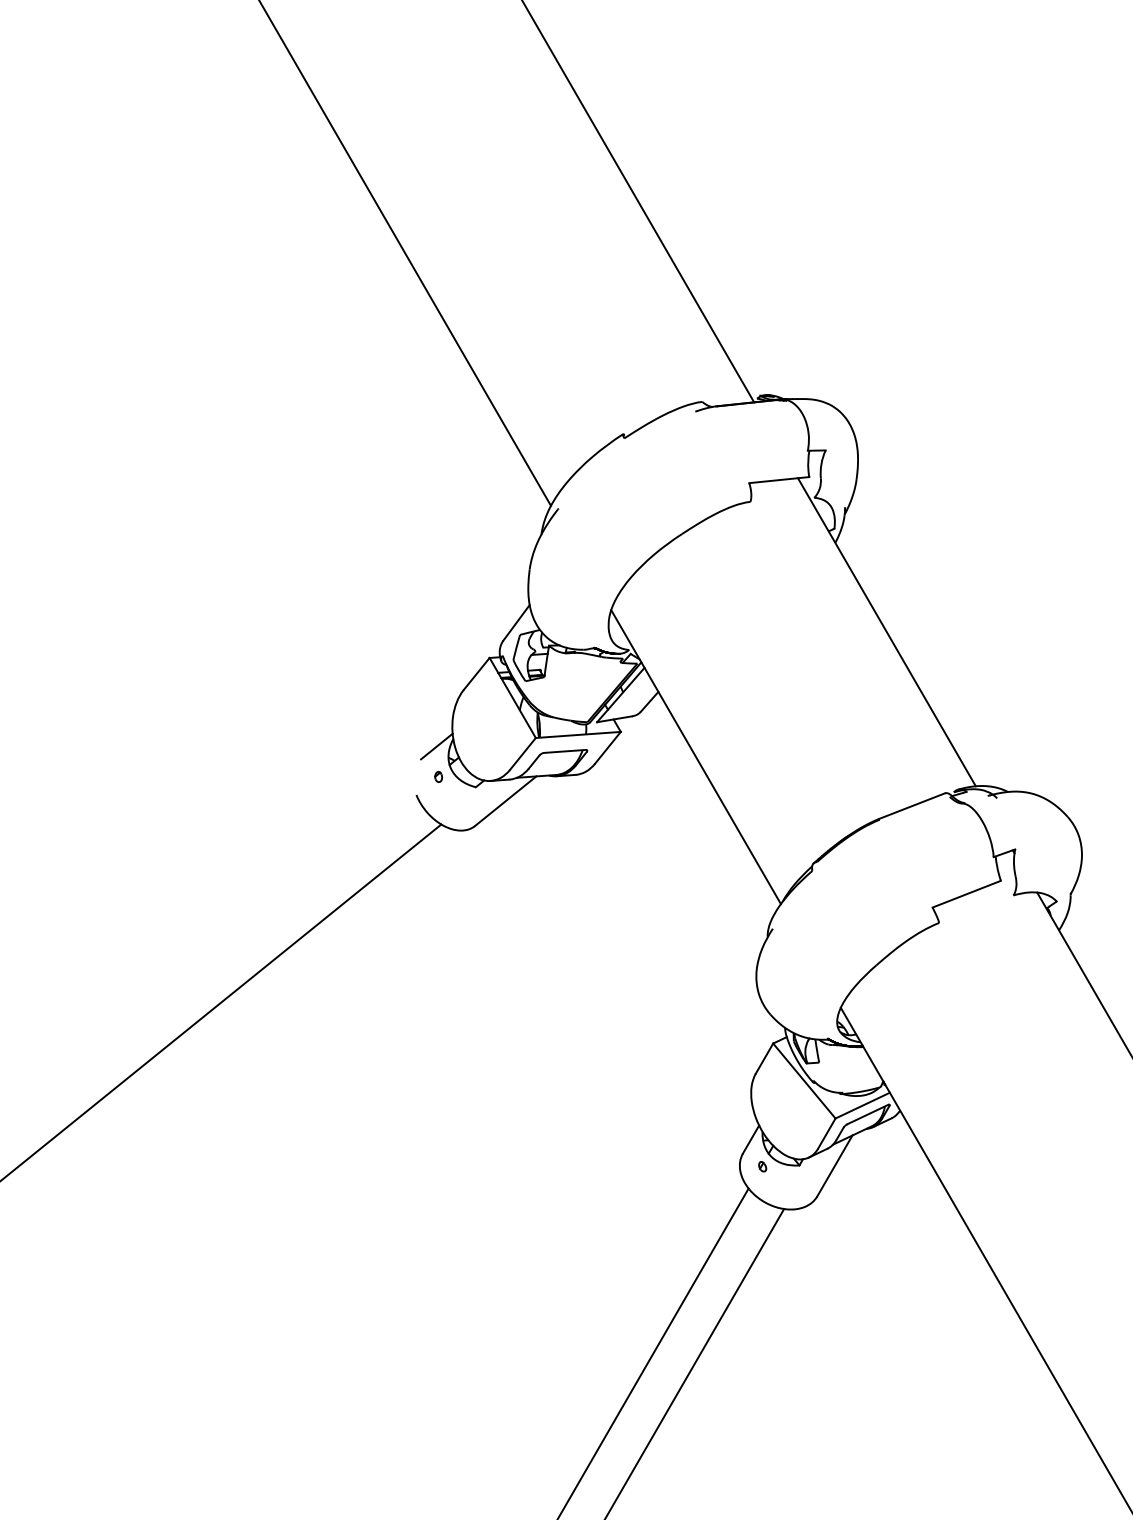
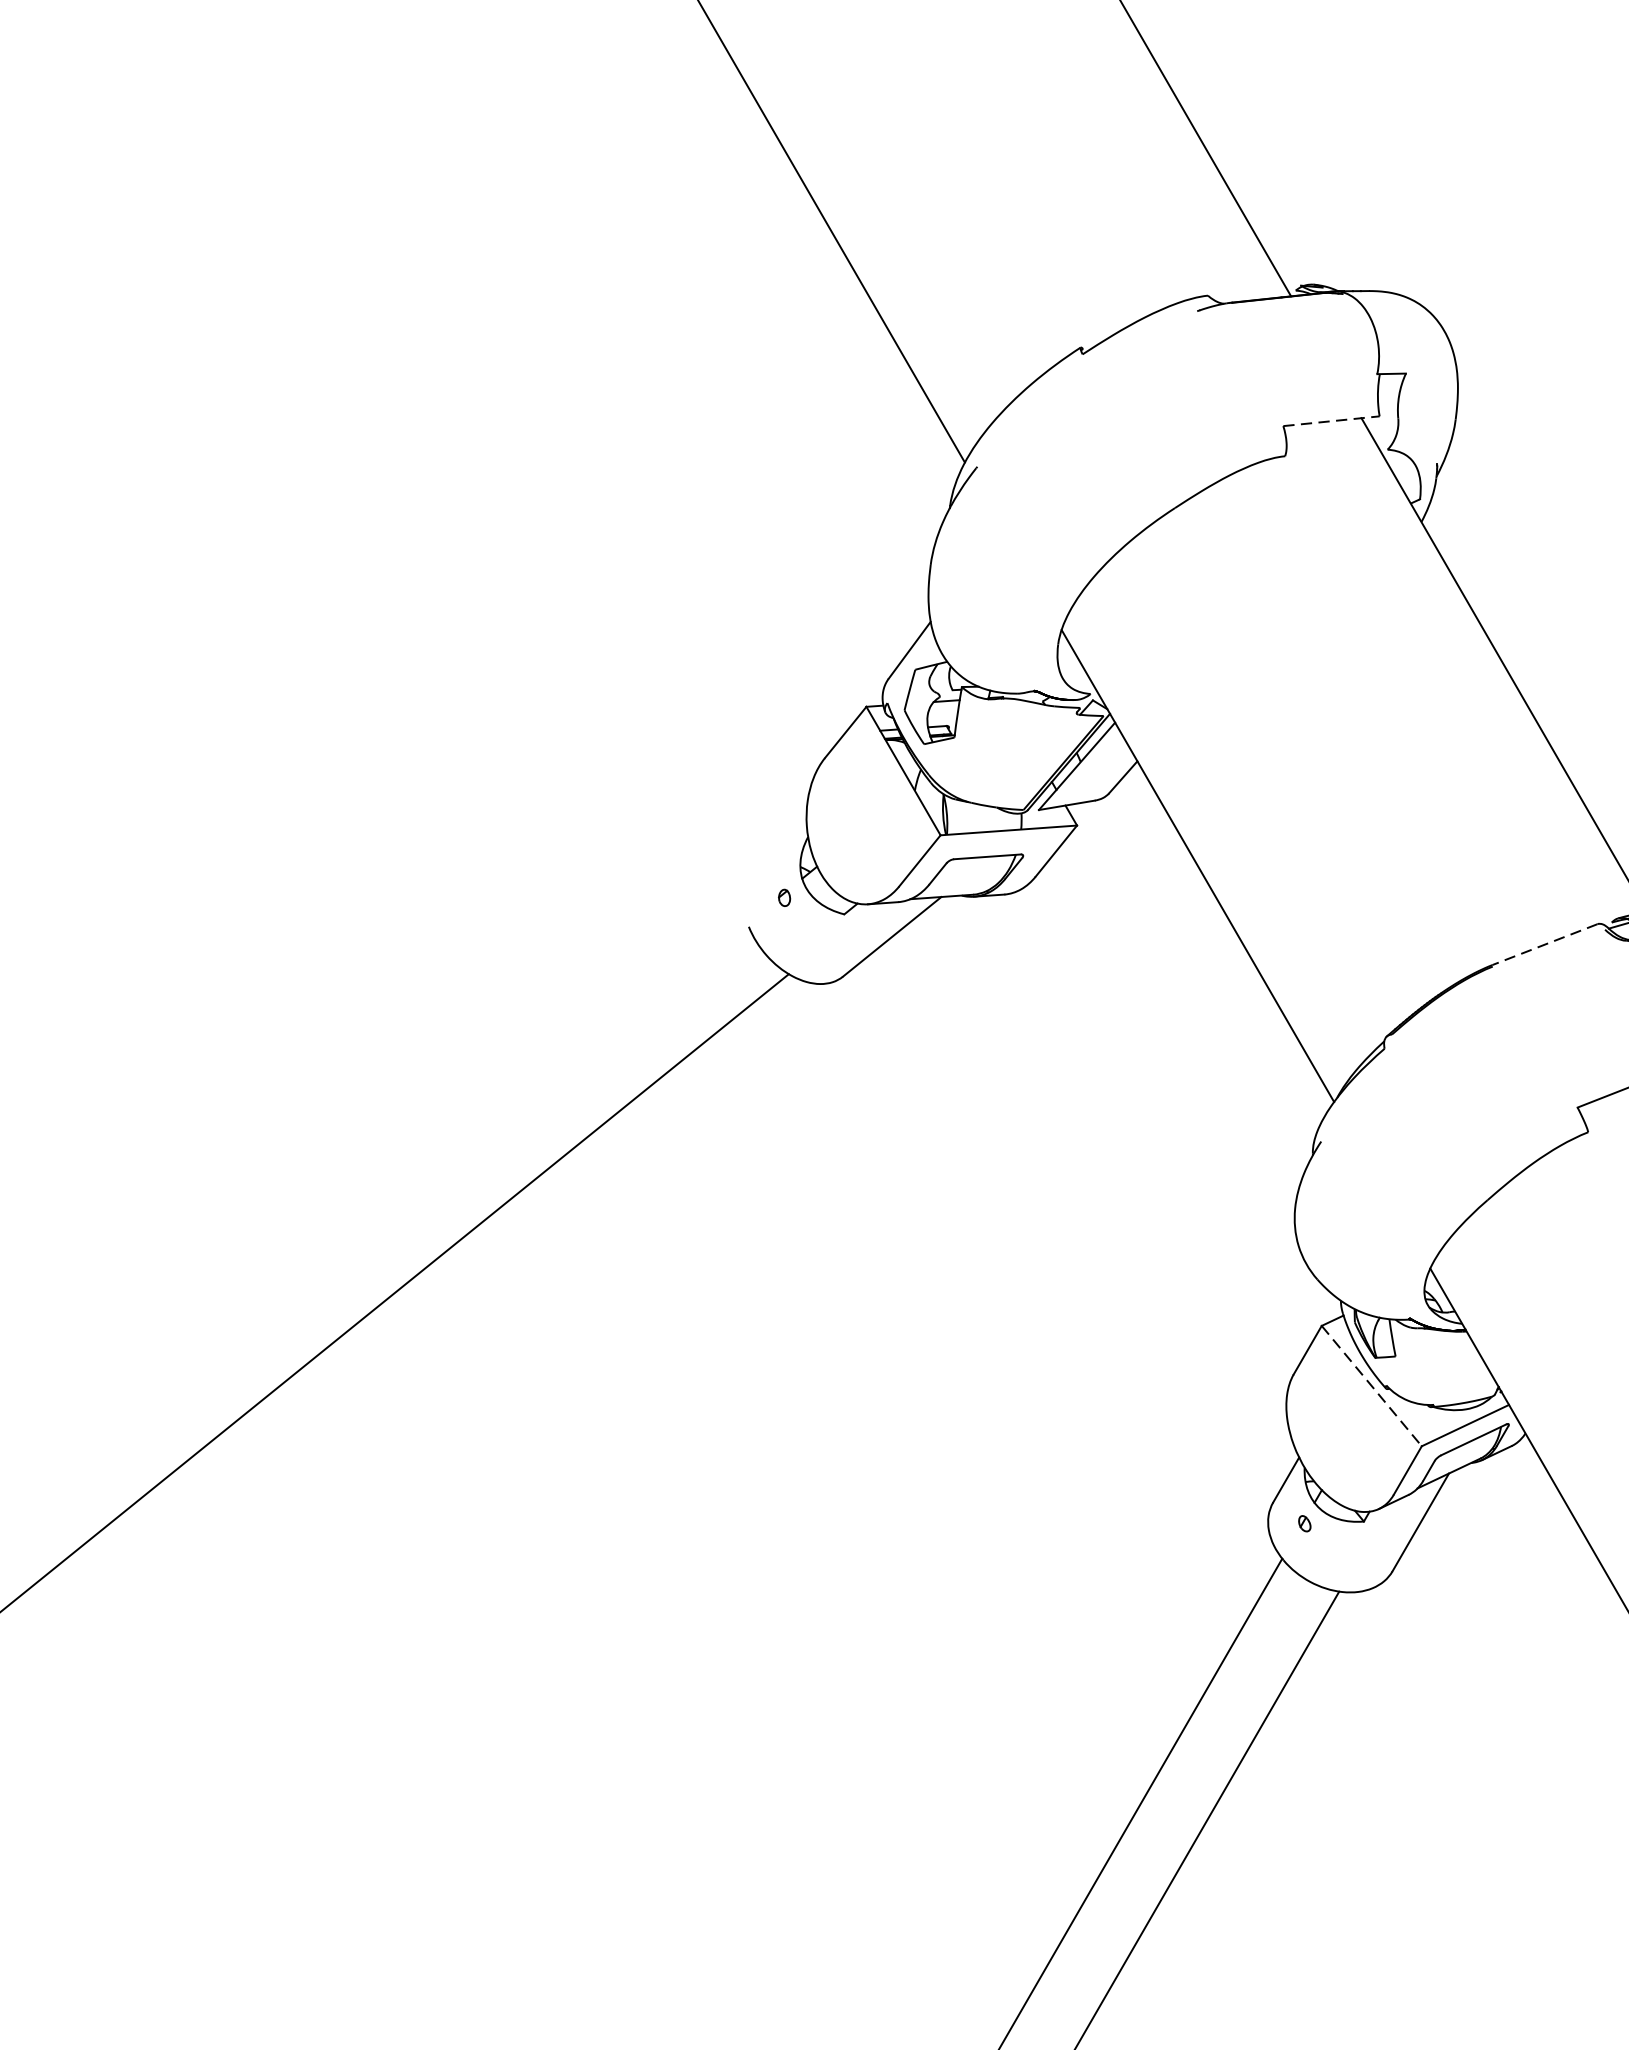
line: (779, 480) -> (1331, 421), solid -> dashed
line: (436, 746) -> (781, 848), removed
line: (911, 806) -> (1543, 945), solid -> dashed
line: (804, 1081) -> (1371, 1386), solid -> dashed

